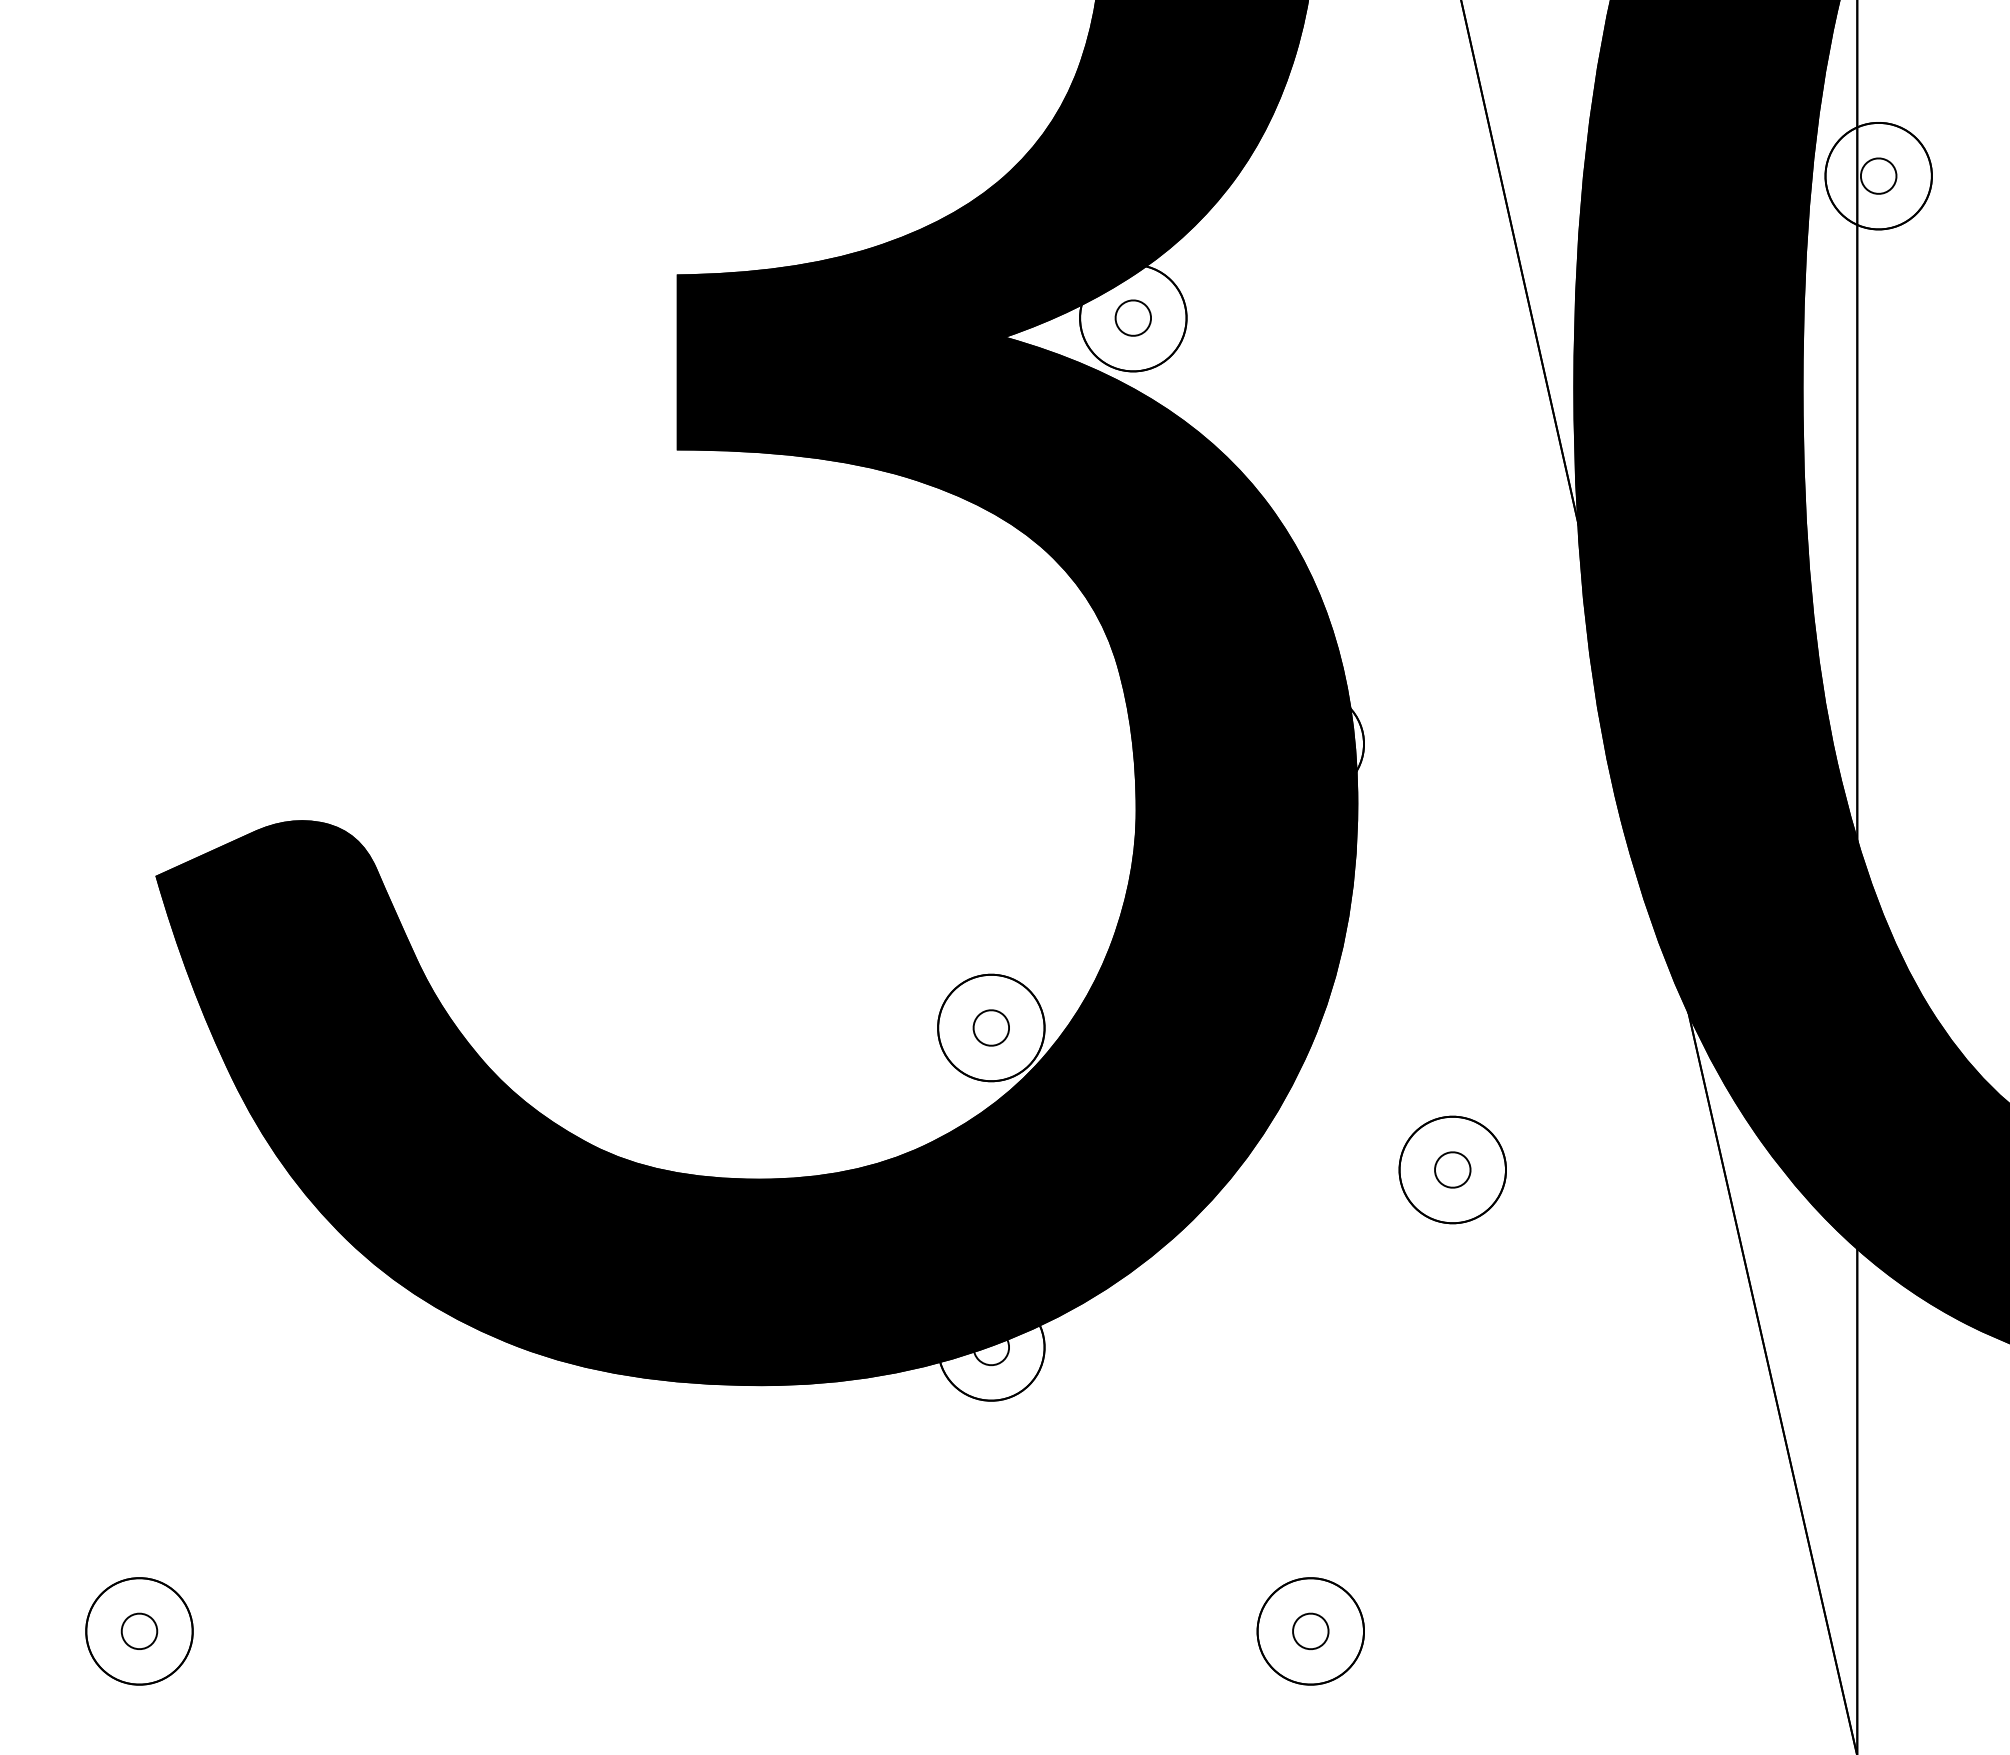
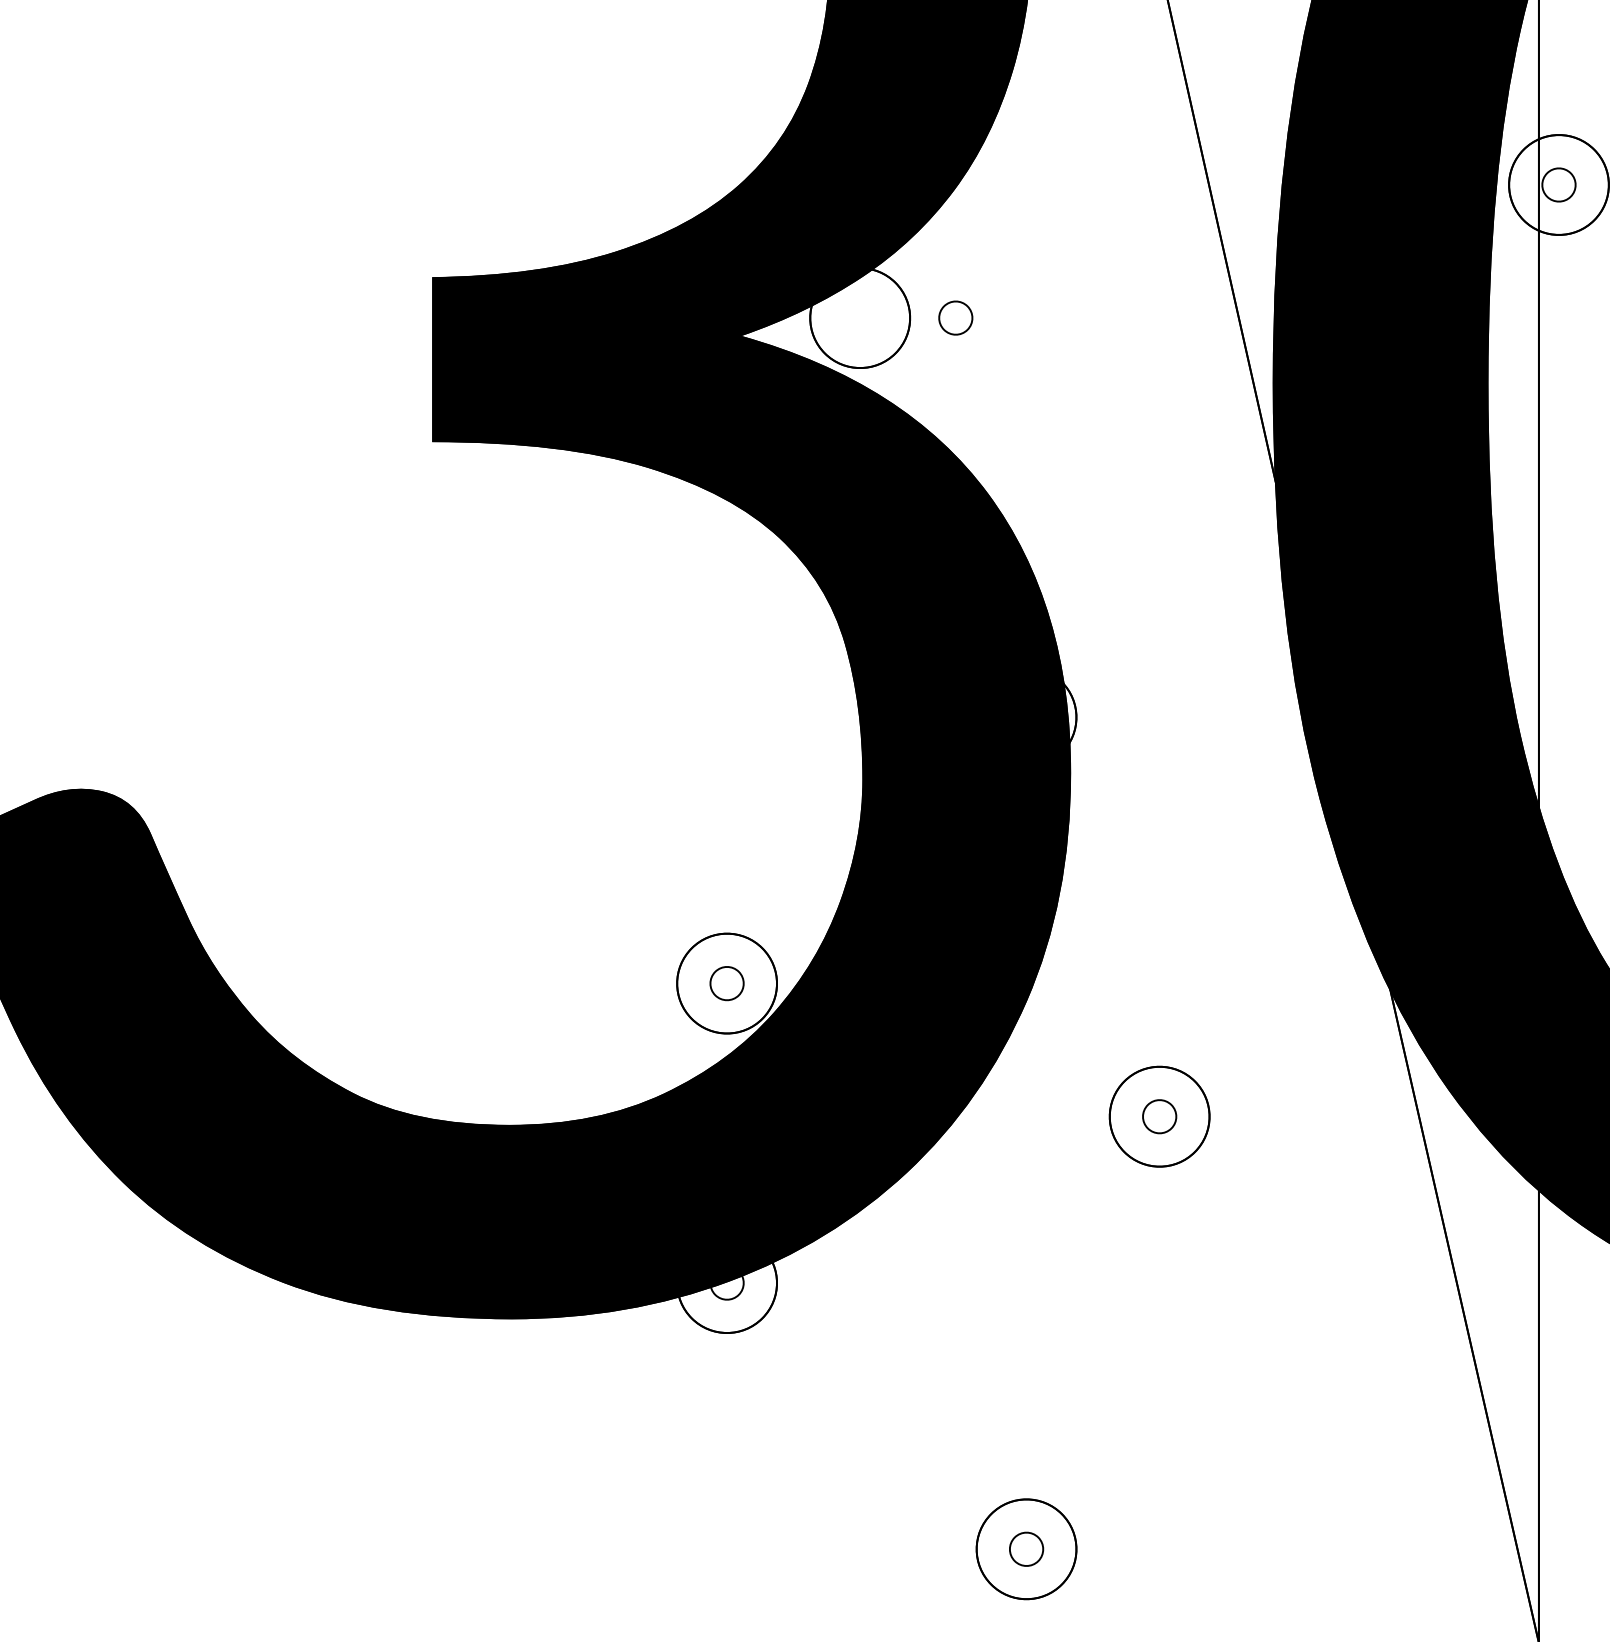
part: (1132, 317) -> (955, 317), moved

